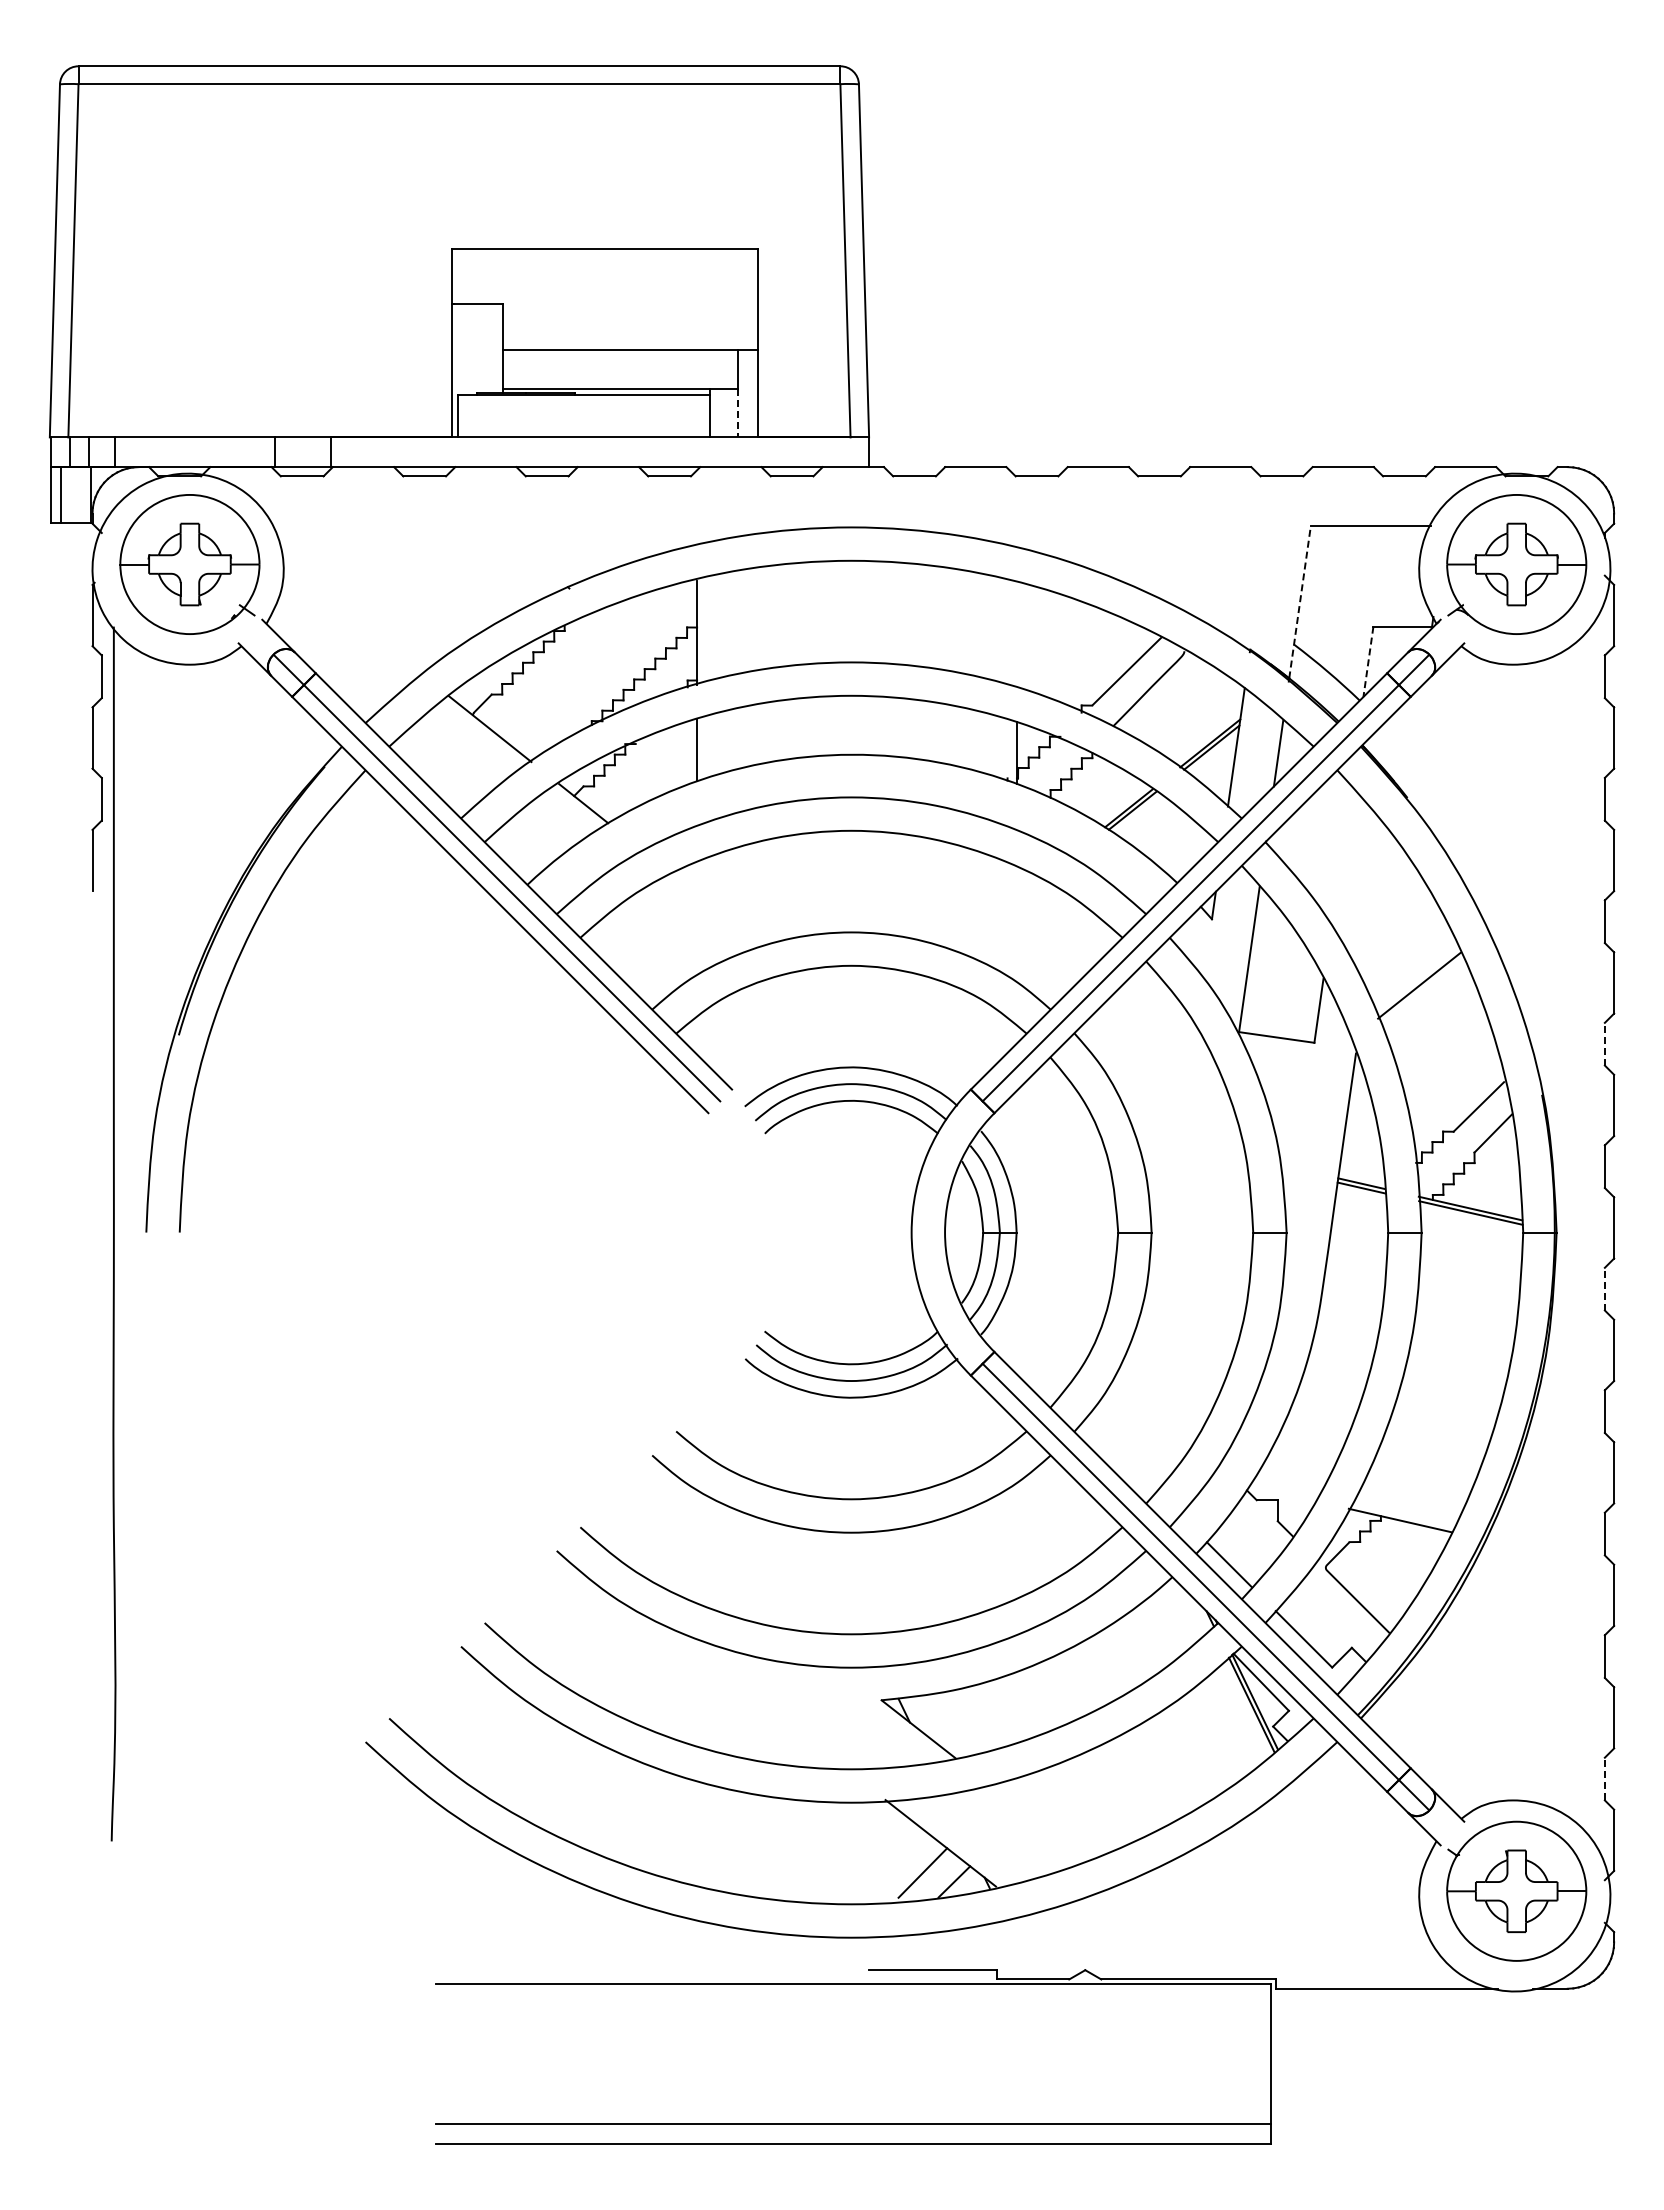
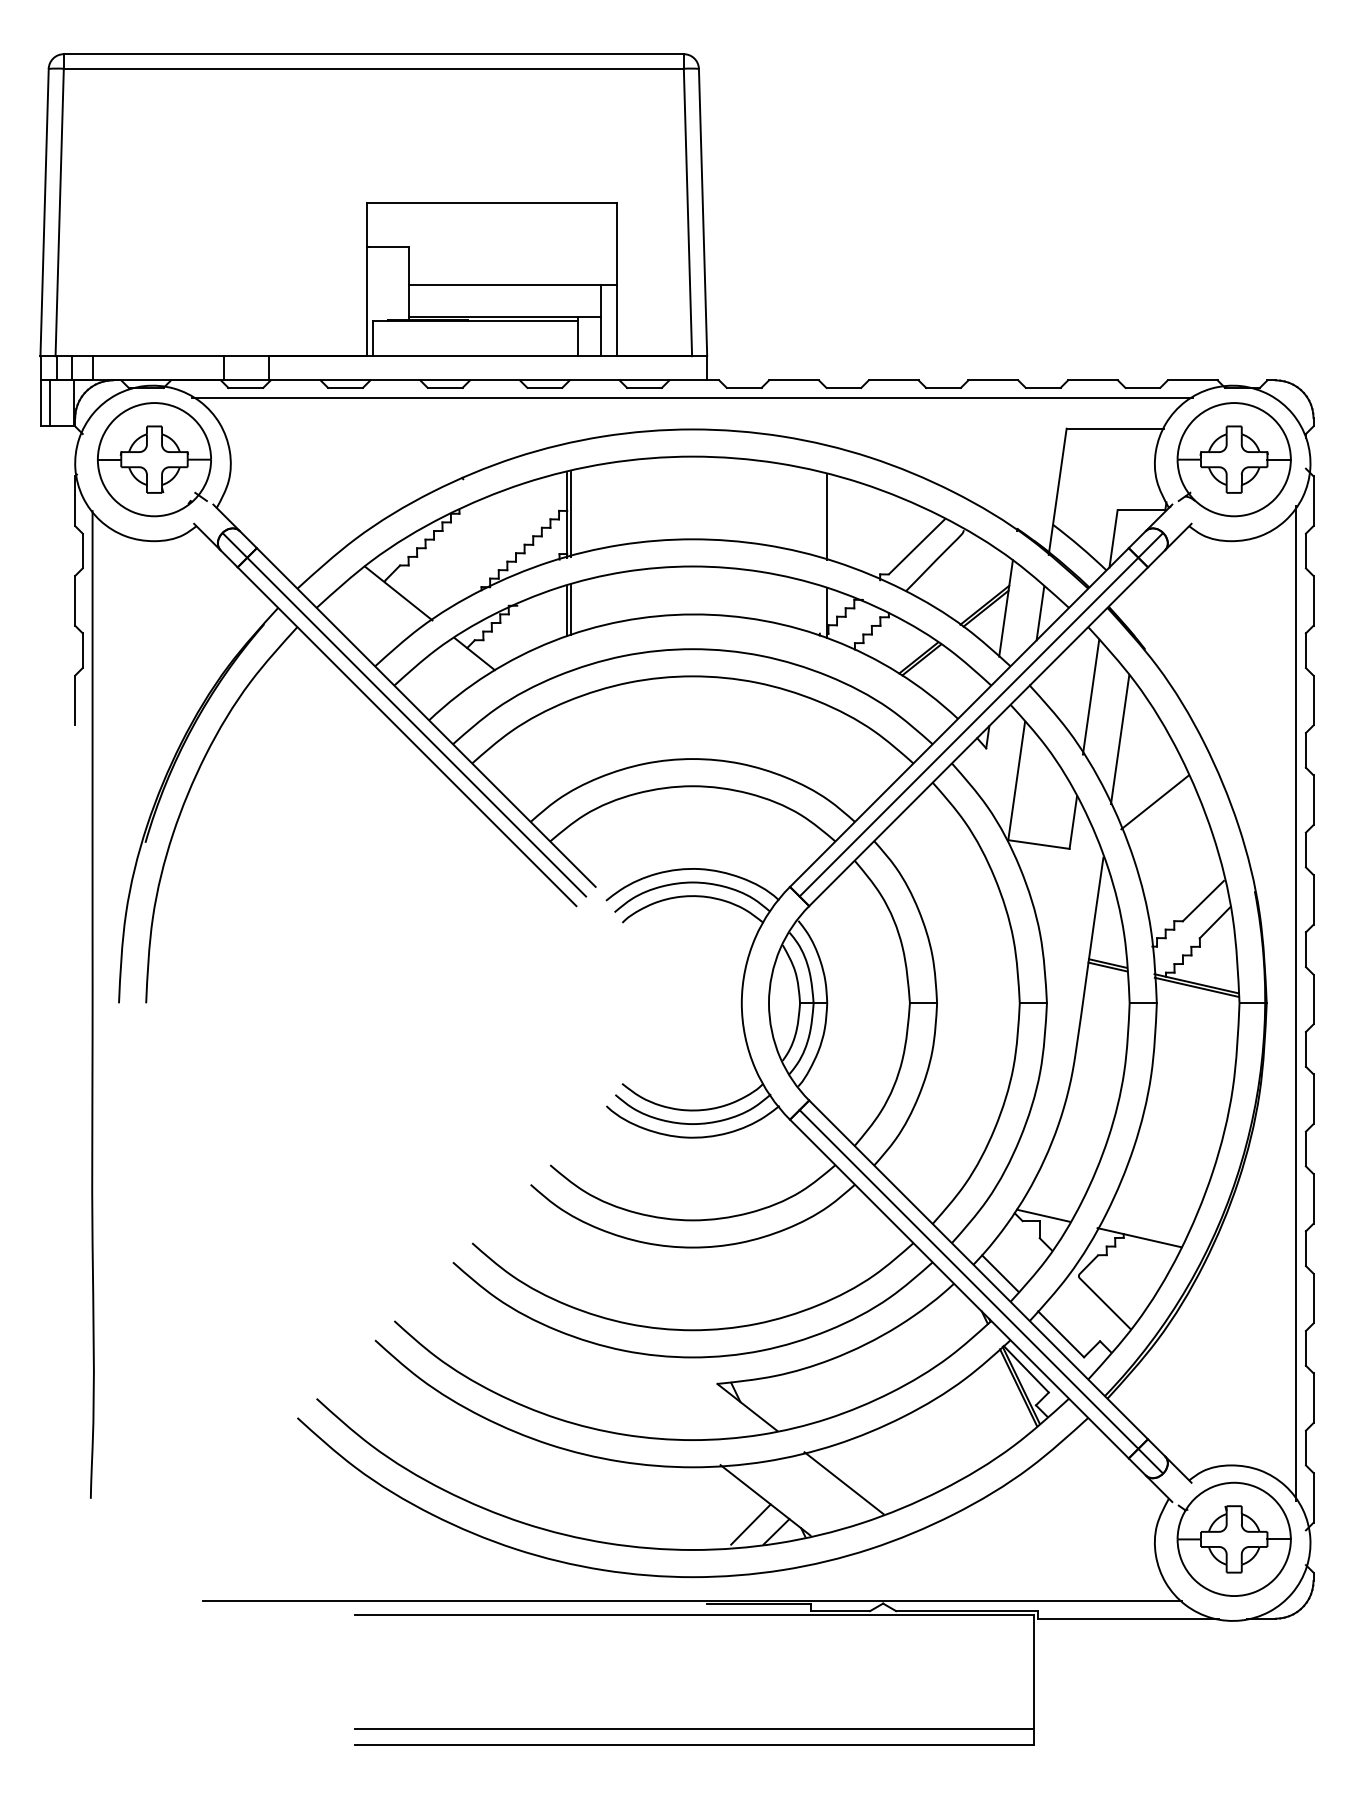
line: (738, 413) -> (600, 336), dashed -> solid
line: (851, 488) -> (692, 397), added
line: (1300, 602) -> (1058, 490), dashed -> solid
line: (701, 631) -> (570, 514), added
line: (1016, 635) -> (827, 517), added
line: (1368, 662) -> (1113, 539), dashed -> solid
line: (701, 748) -> (570, 609), added
line: (1340, 856) -> (1090, 697), added
line: (1376, 908) -> (1120, 739), added
line: (1604, 1043) -> (1305, 849), dashed -> solid
line: (1592, 1232) -> (1295, 1003), added
line: (1604, 1288) -> (1305, 1048), dashed -> solid
line: (1281, 1493) -> (1042, 1215), added
line: (1604, 1778) -> (1305, 1447), dashed -> solid
line: (1036, 1822) -> (843, 1483), added
line: (851, 1967) -> (692, 1601), added

